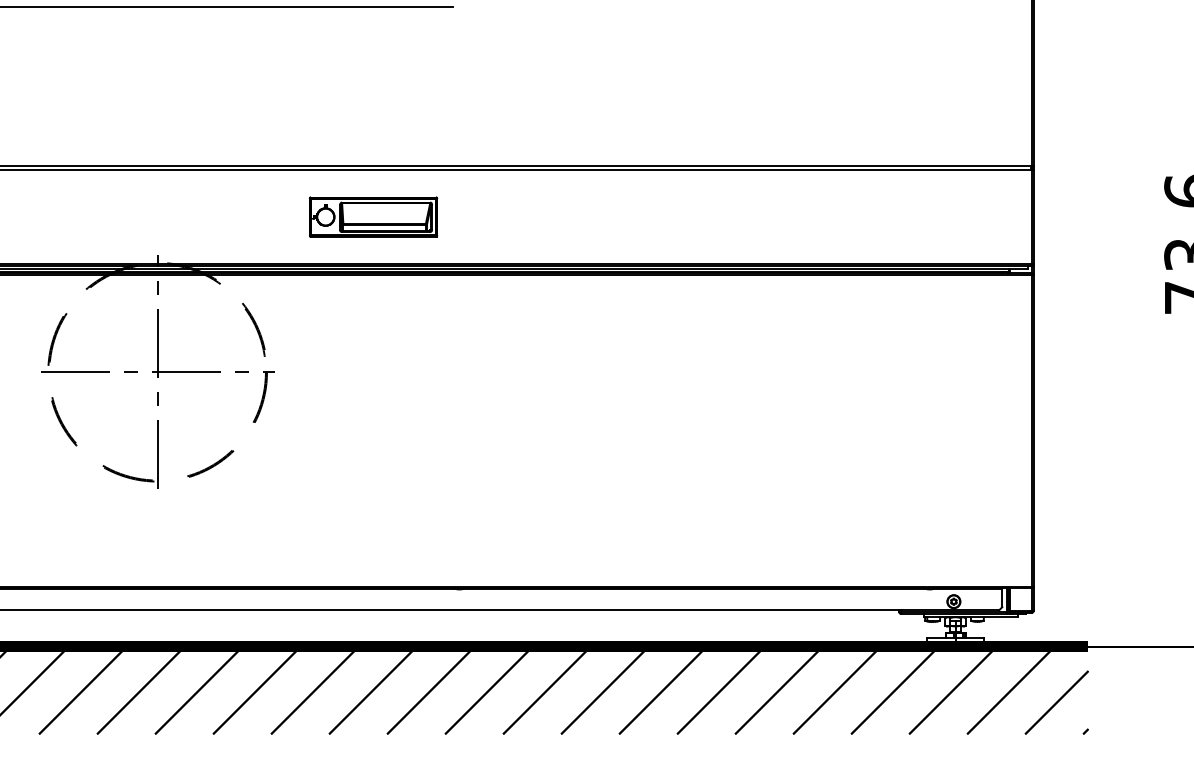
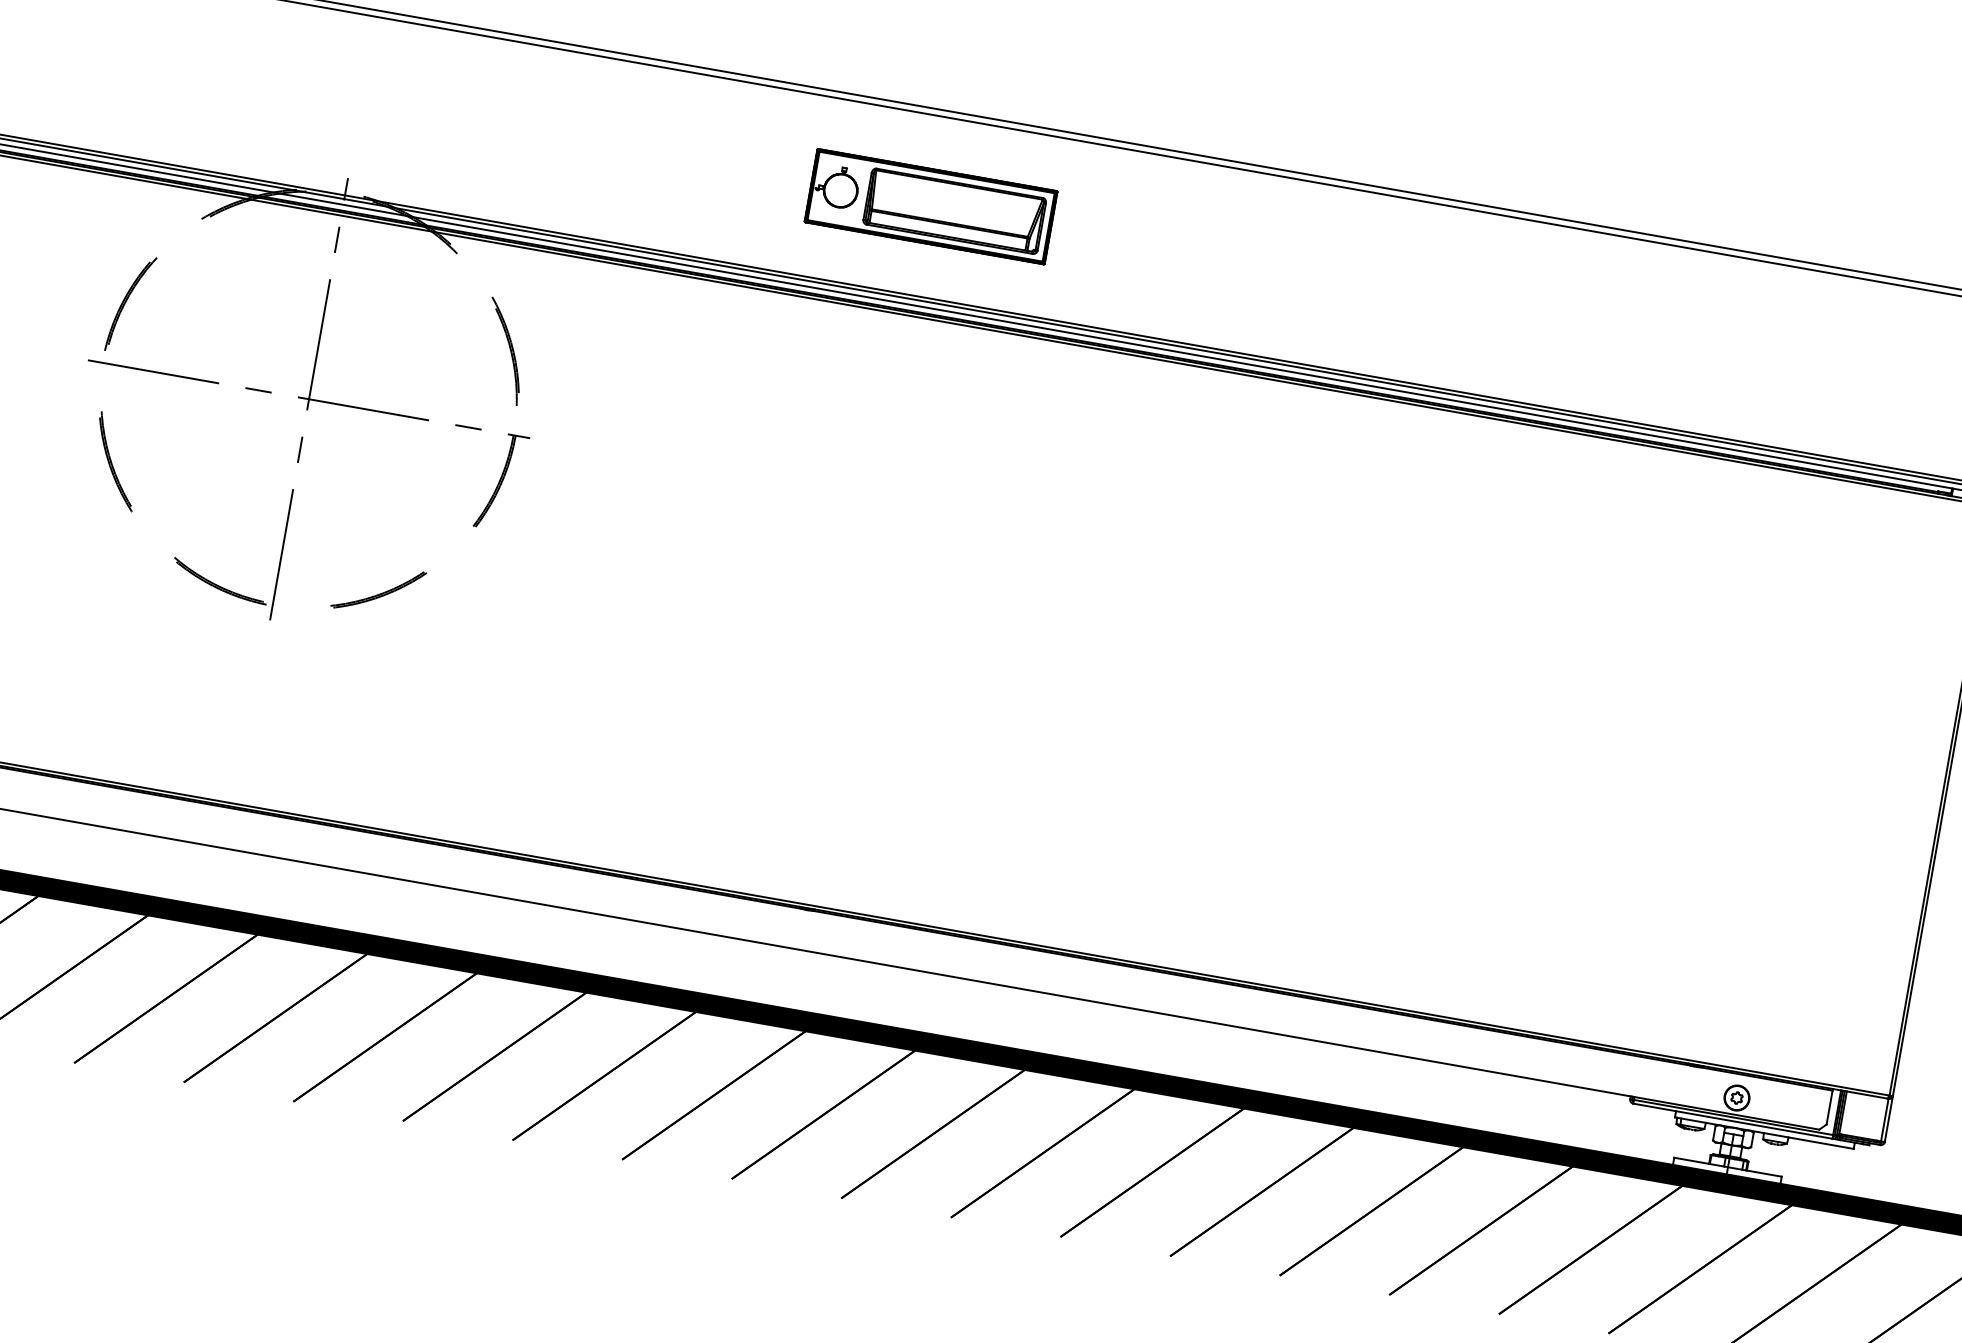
part: (373, 216) -> (931, 205), moved

